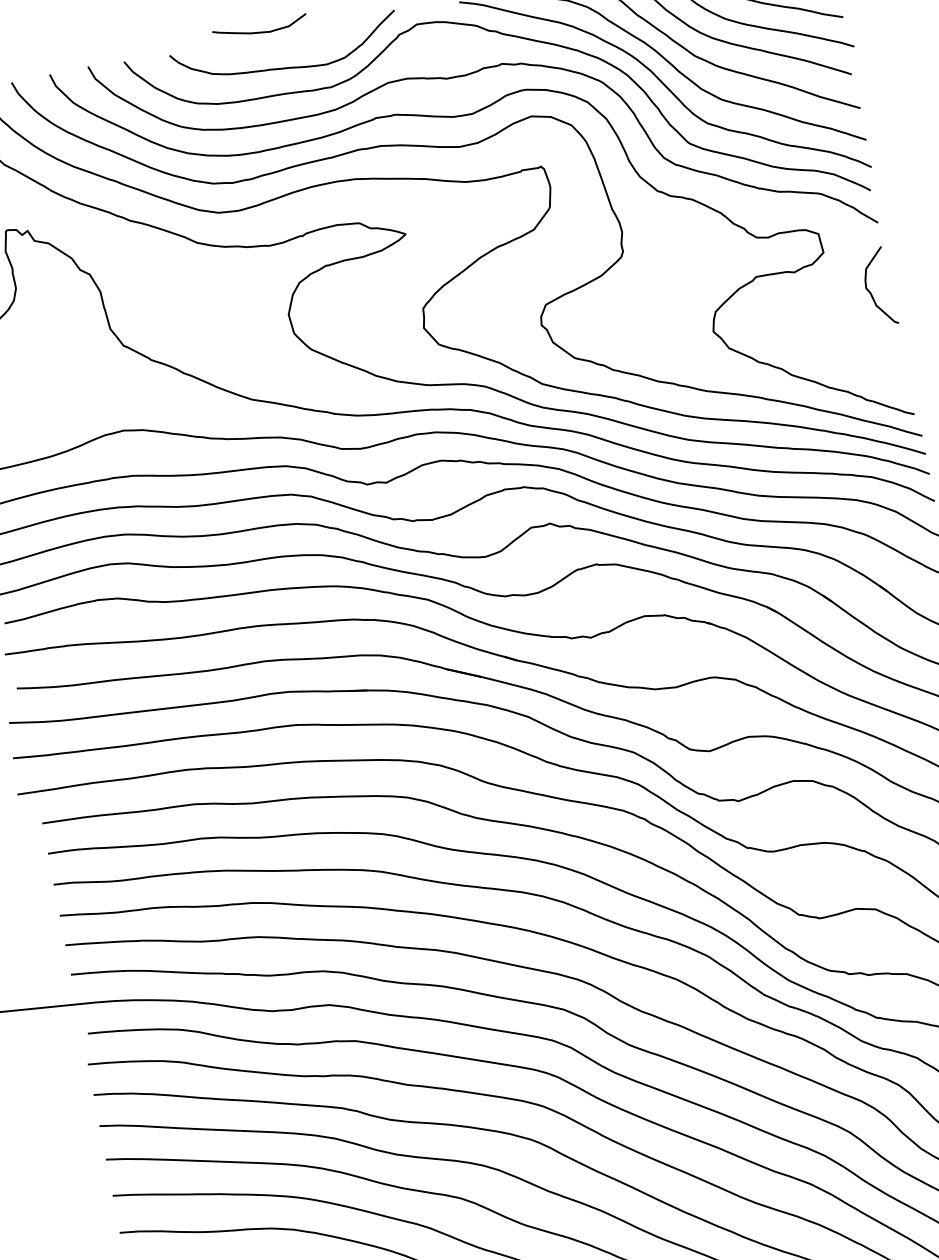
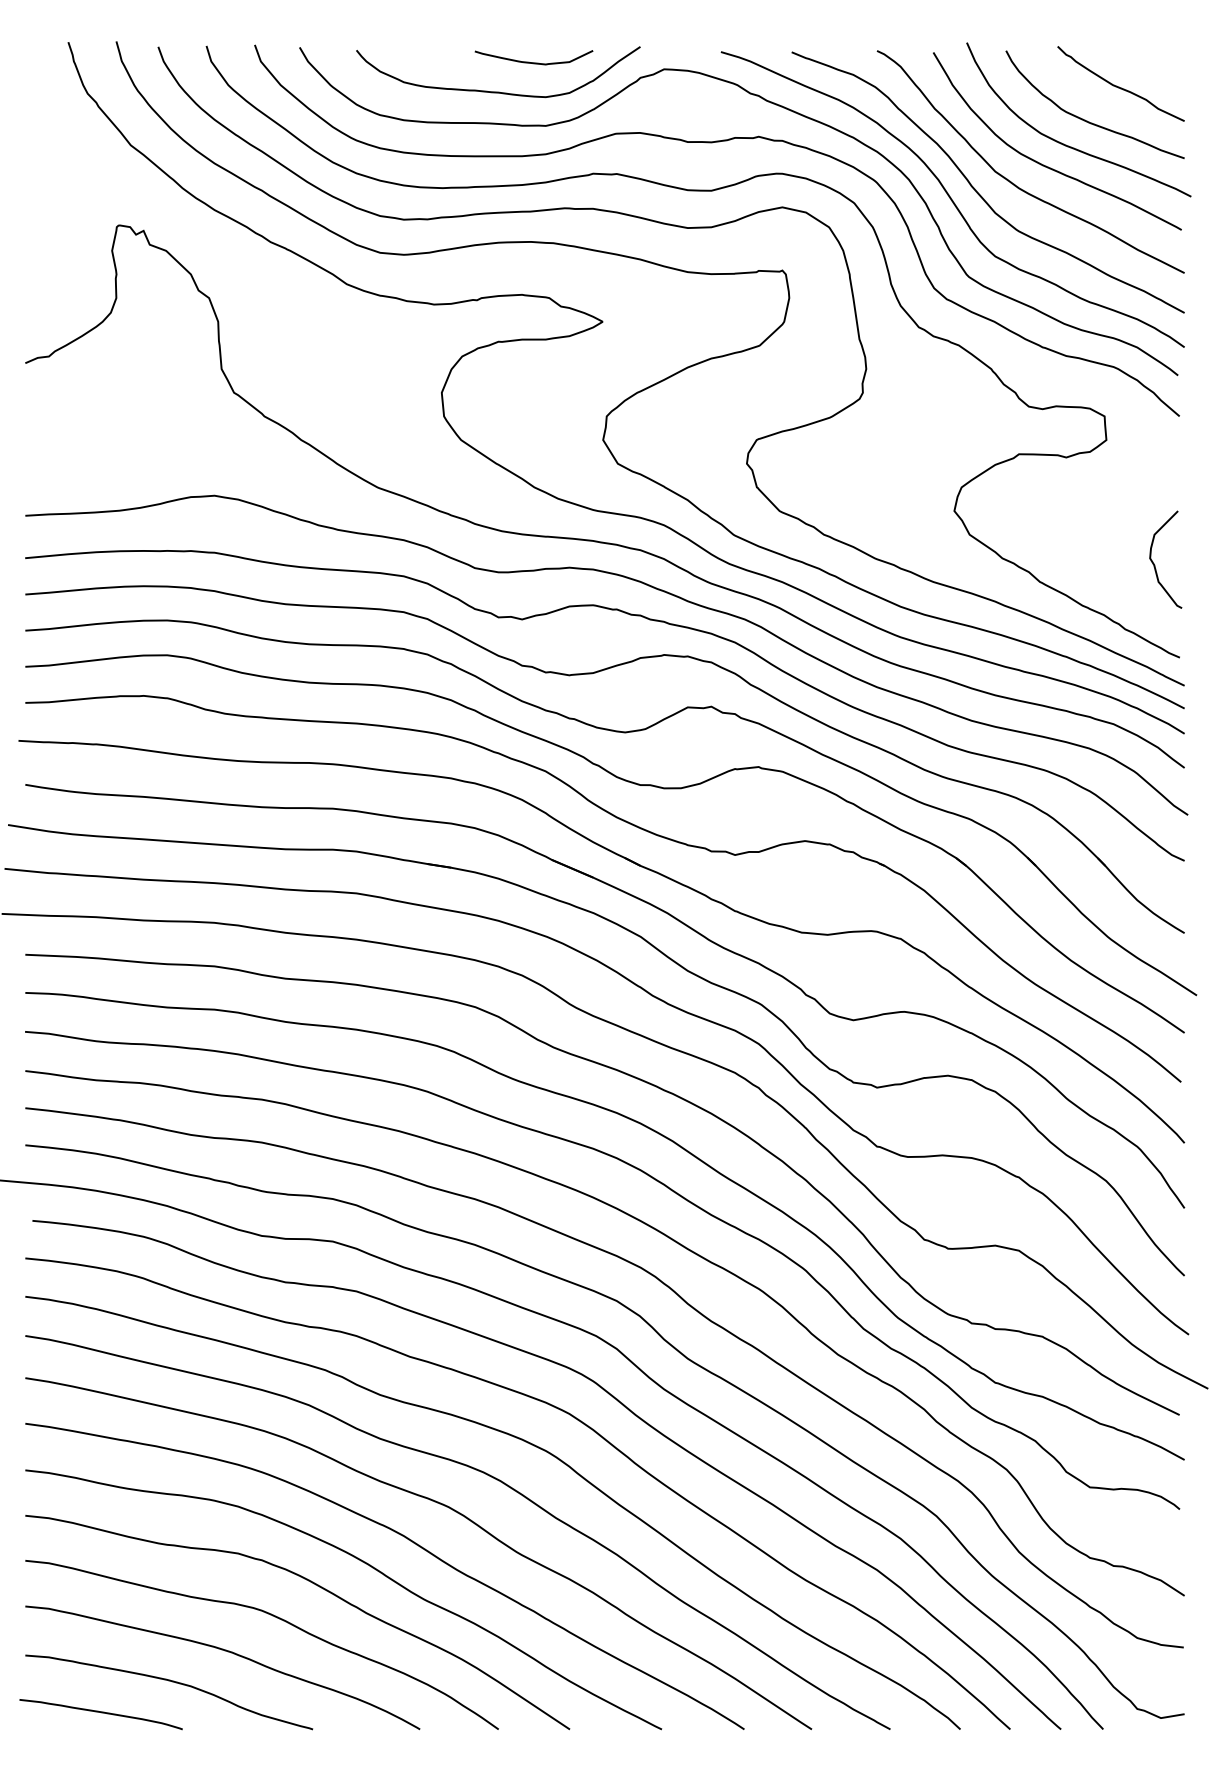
curve: (260, 31) -> (533, 62), moved
curve: (871, 293) -> (1155, 565), moved

